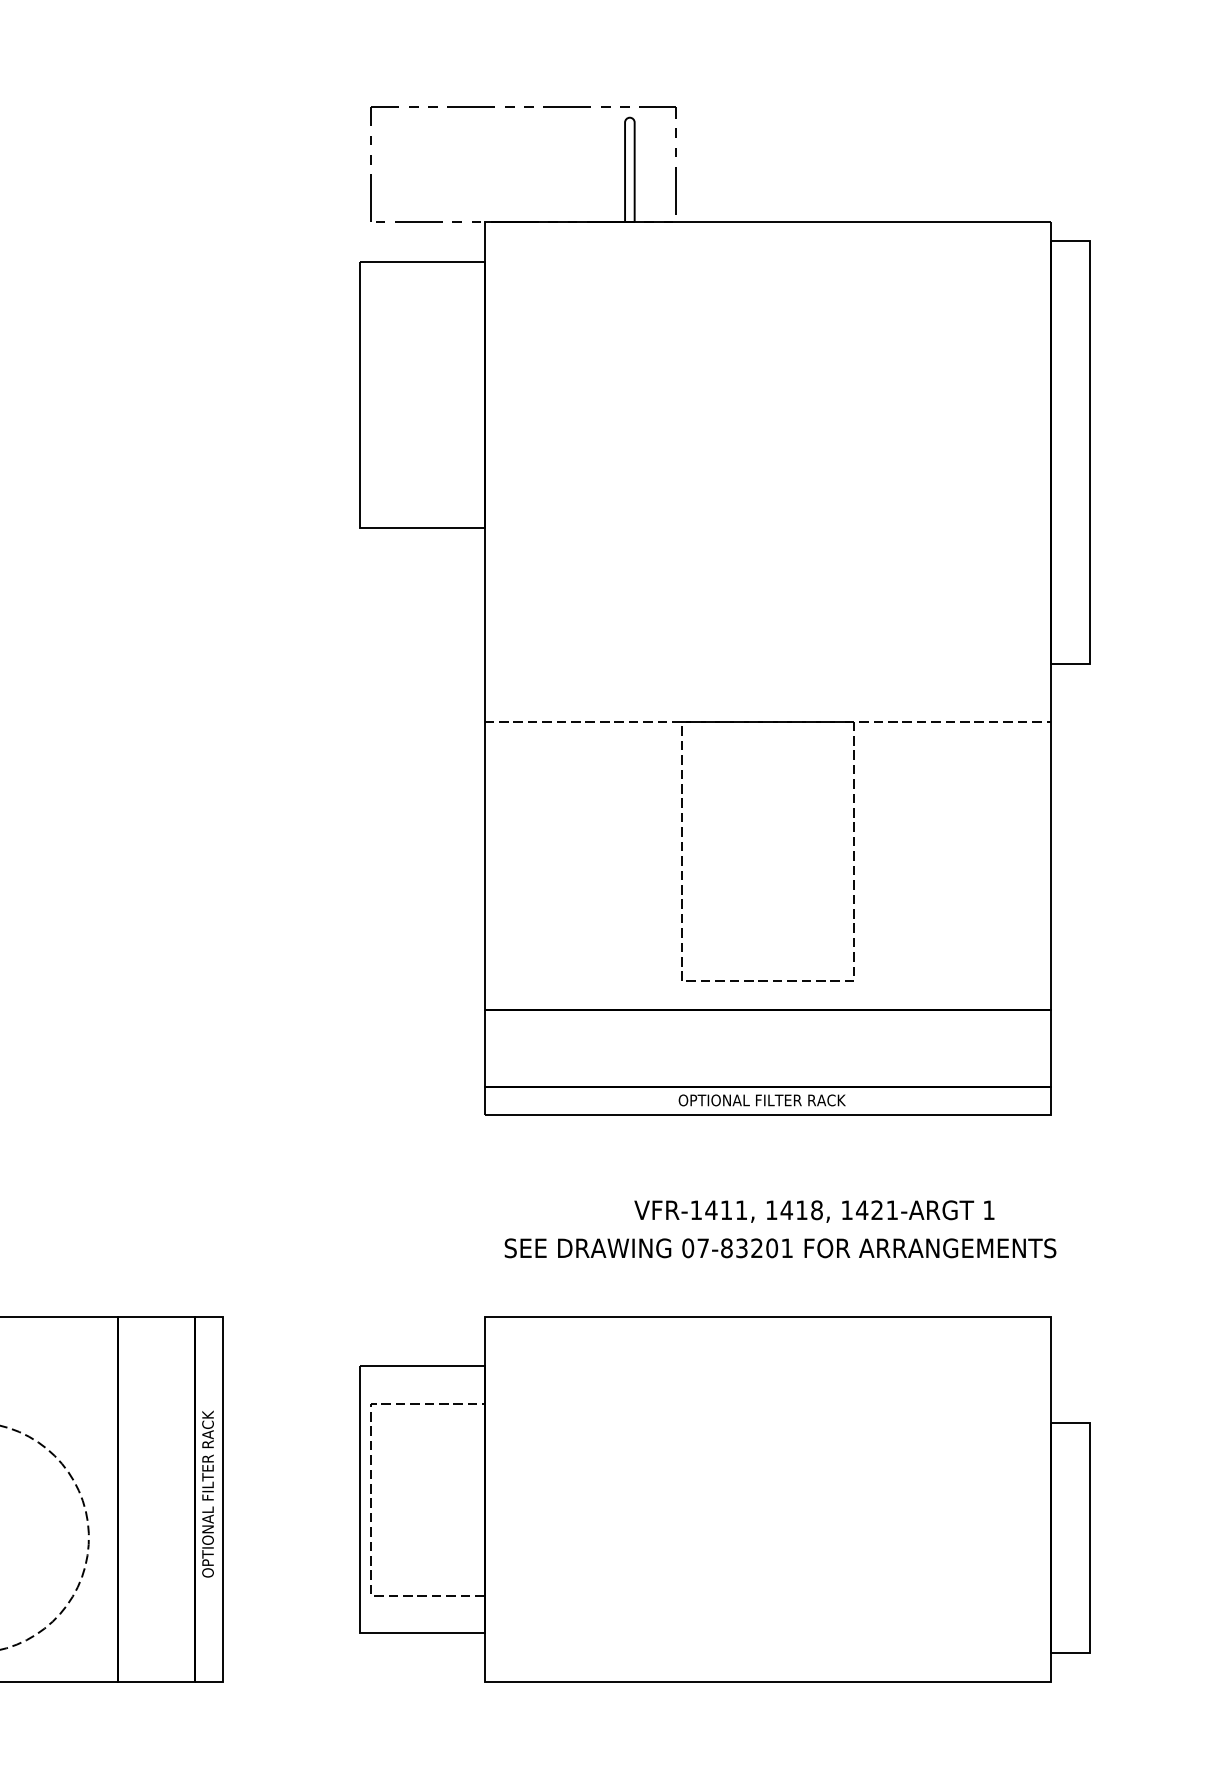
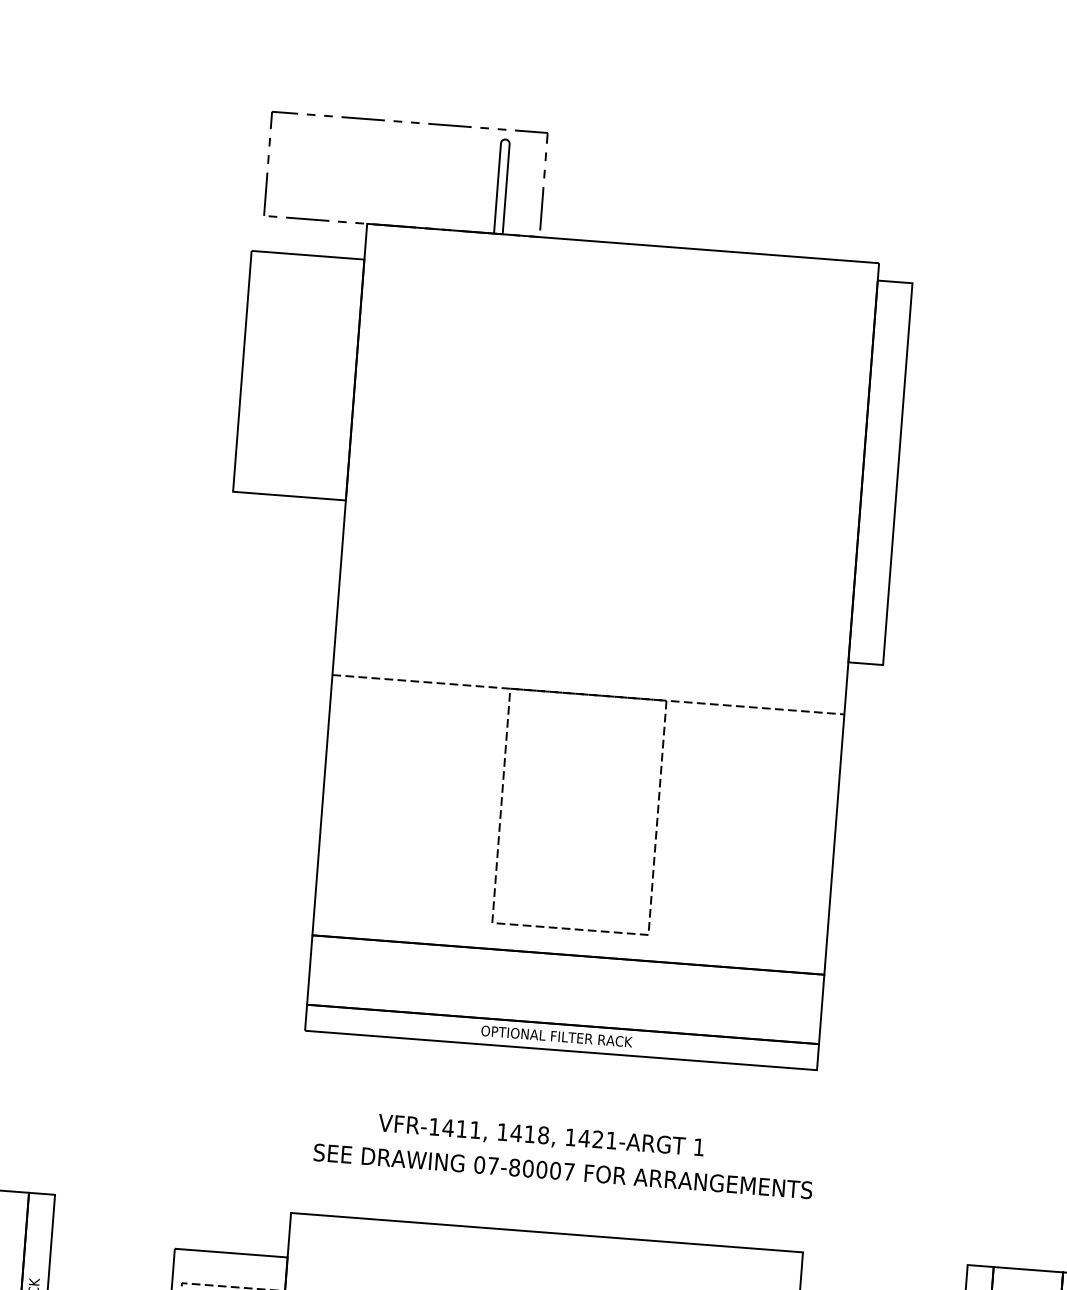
text: (814, 1211) -> (541, 1136), moved
text: (764, 1248) -> (548, 1170), 07-83201 -> 07-80007

